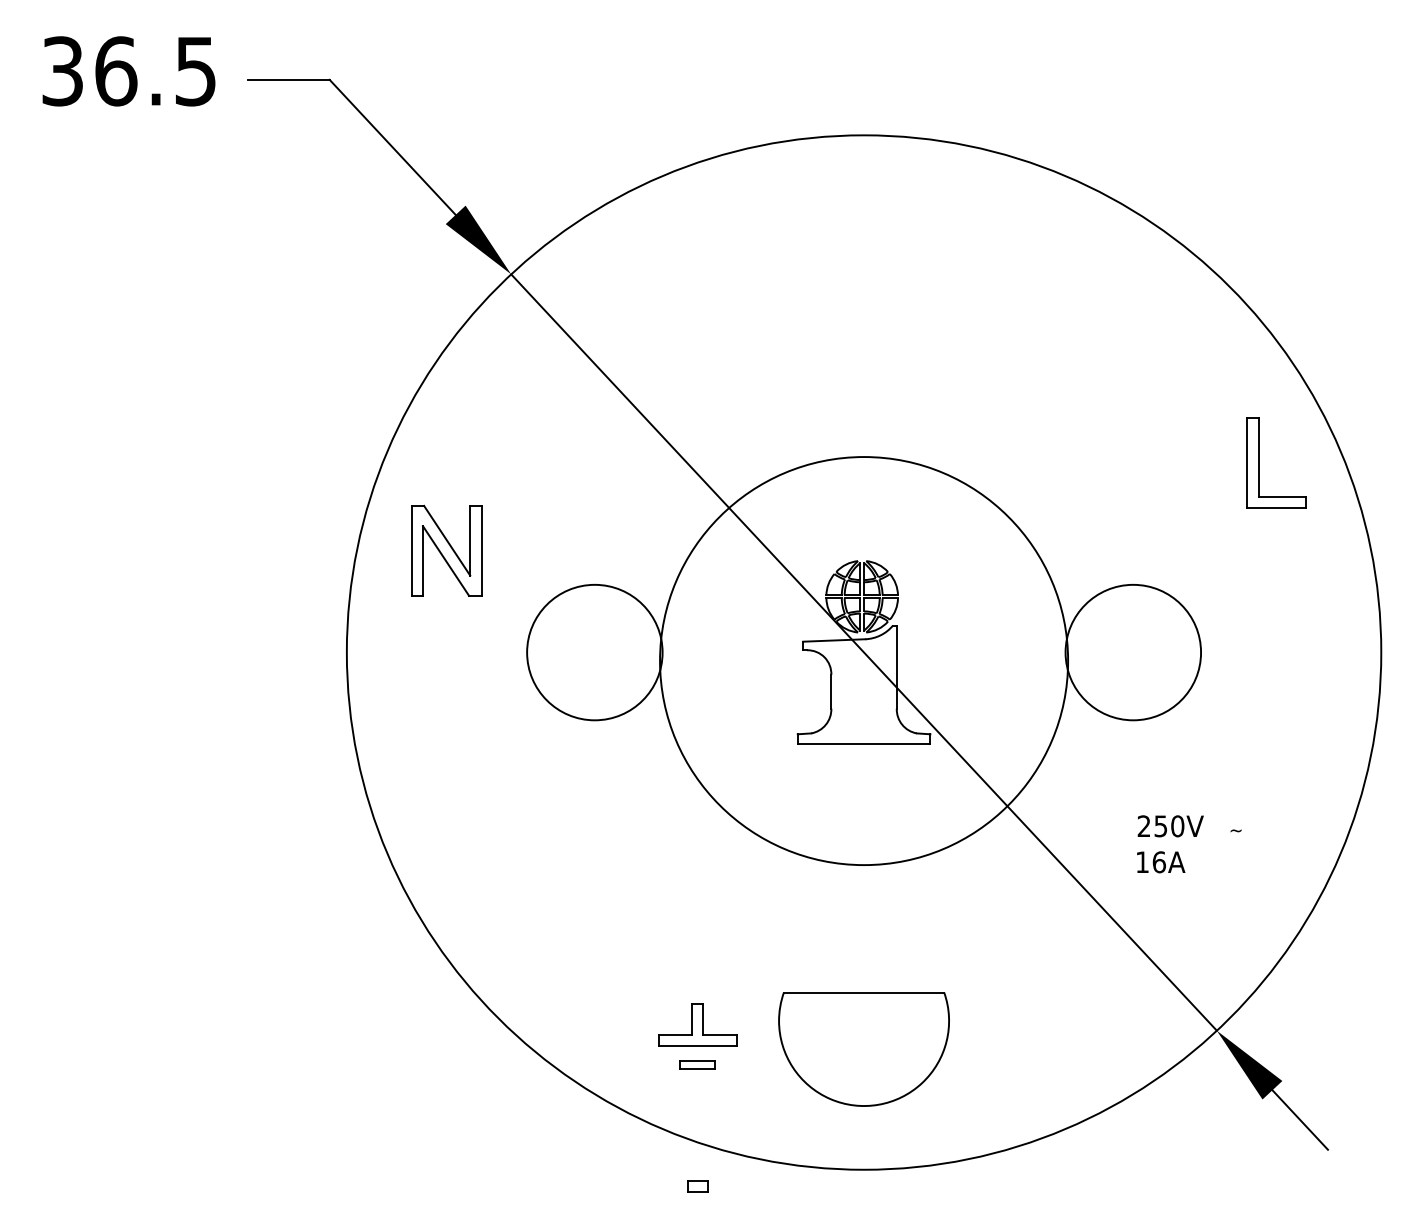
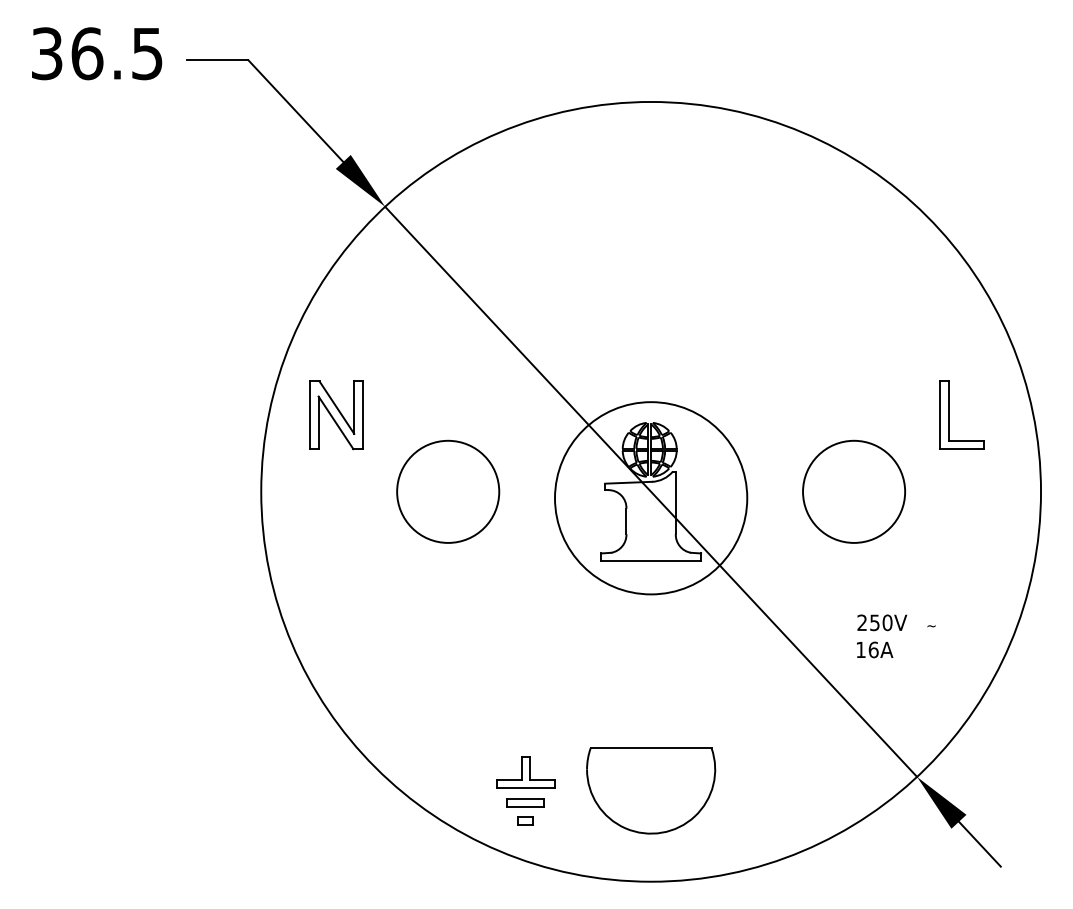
part: (1259, 462) -> (949, 414), moved
circle: (863, 660) -> (650, 497), size x0.62
part: (697, 1064) -> (525, 802), size x1.43
part: (697, 1186) -> (525, 821), moved

